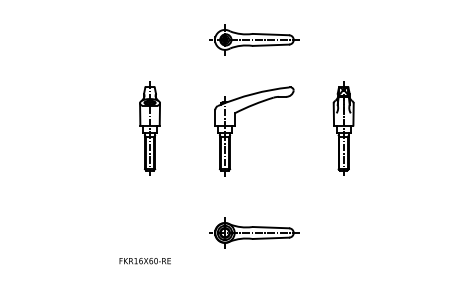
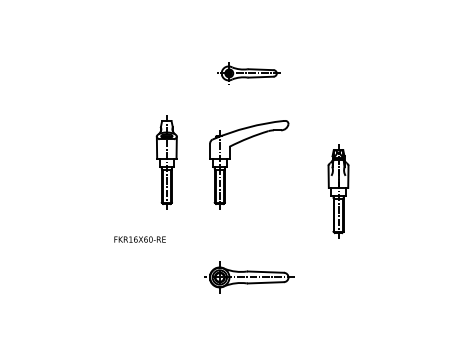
part: (254, 40) -> (249, 73), size x0.7
part: (149, 129) -> (166, 162), moved
part: (343, 129) -> (338, 191), moved
part: (254, 233) -> (249, 277), moved
text: (144, 261) -> (139, 239), moved

